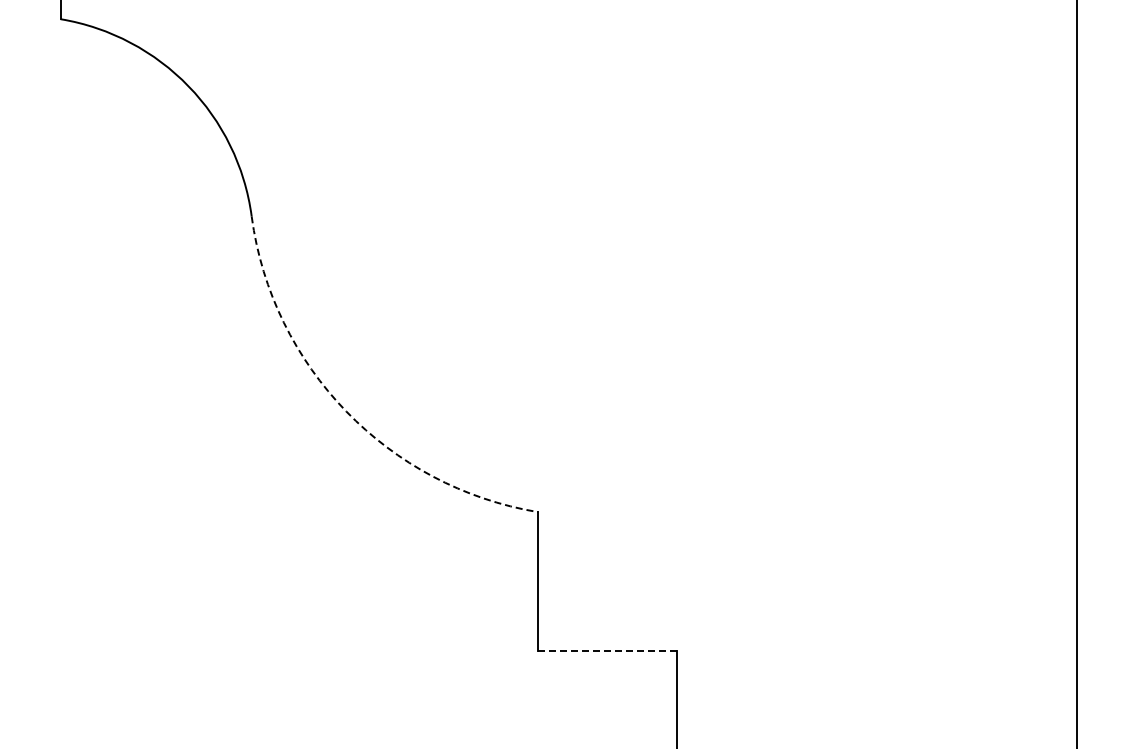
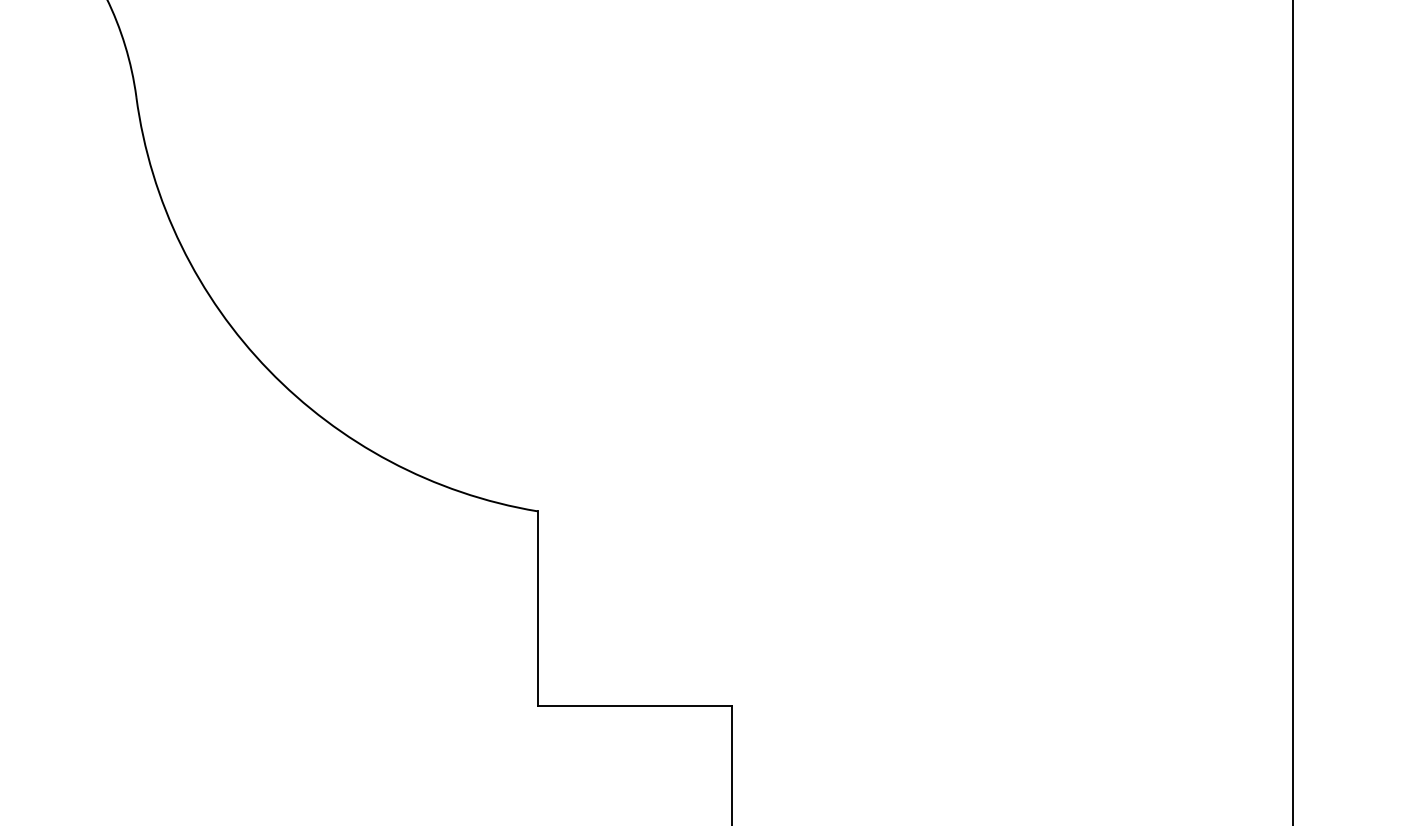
arc: (346, 411) -> (269, 370), dashed -> solid
line: (608, 650) -> (636, 705), dashed -> solid

